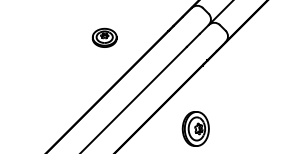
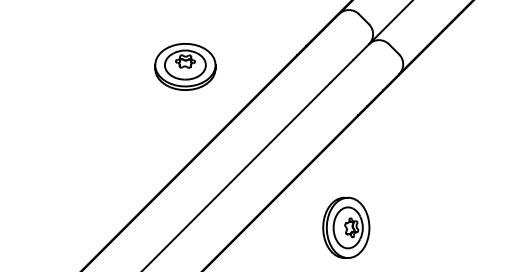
part: (104, 37) -> (184, 66), size x1.43

